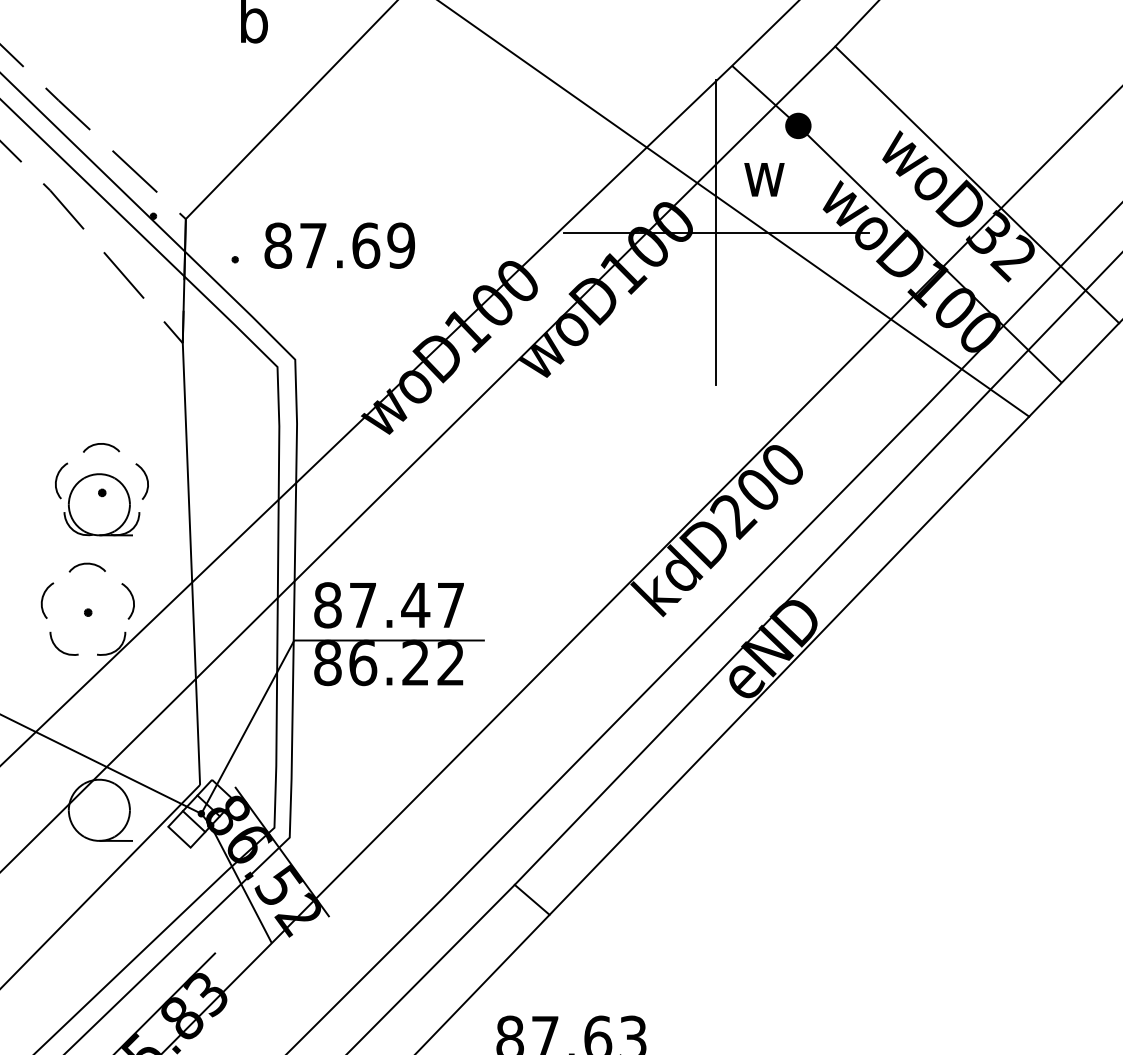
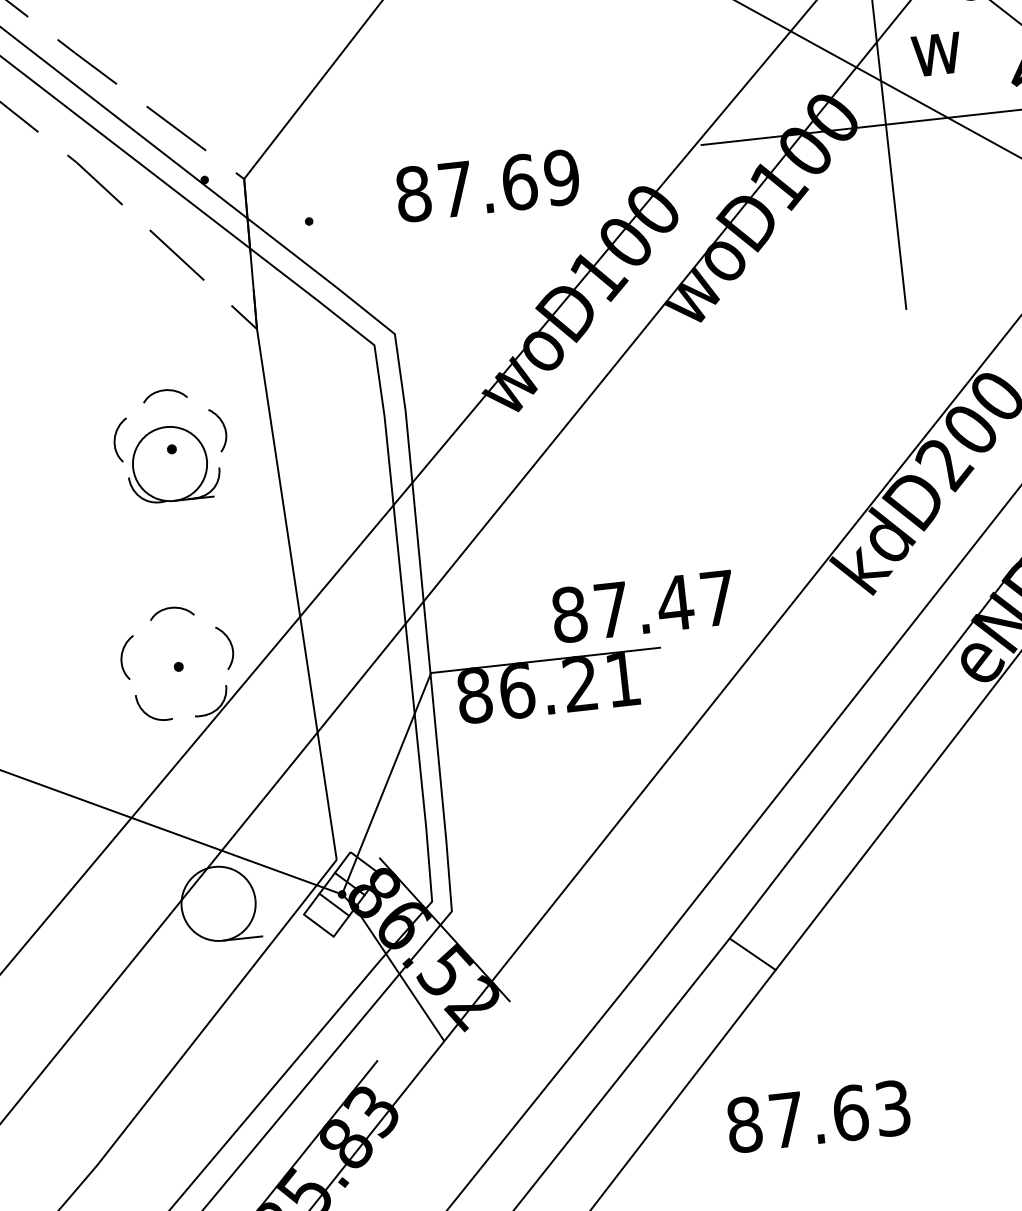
text: (339, 245) -> (487, 185), moved
part: (101, 489) -> (170, 445), moved
text: (388, 605) -> (642, 606), moved
text: (450, 662) -> (622, 678), 86.22 -> 86.21

